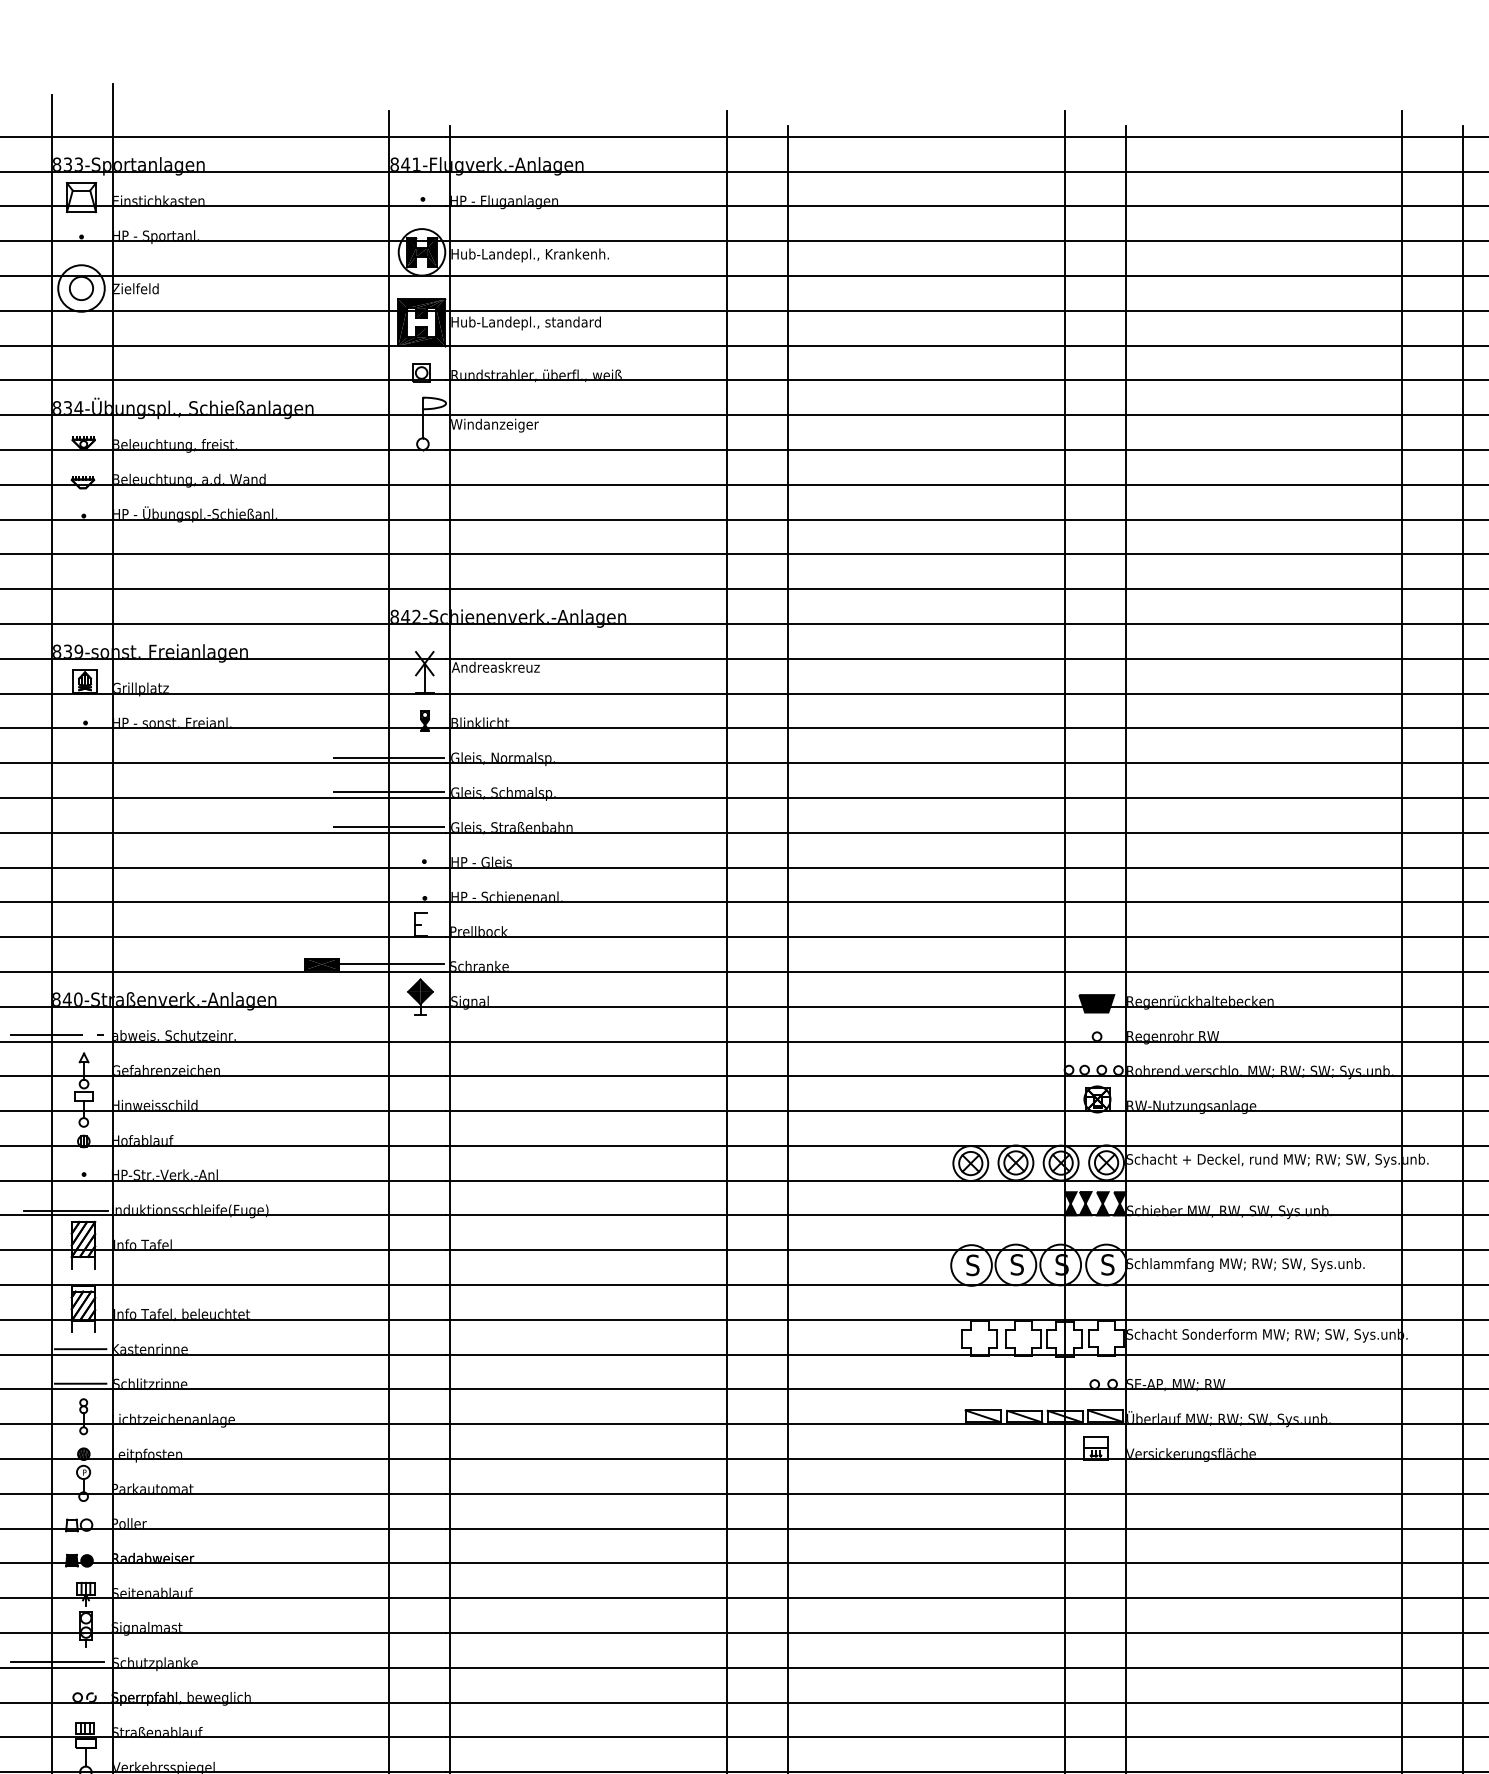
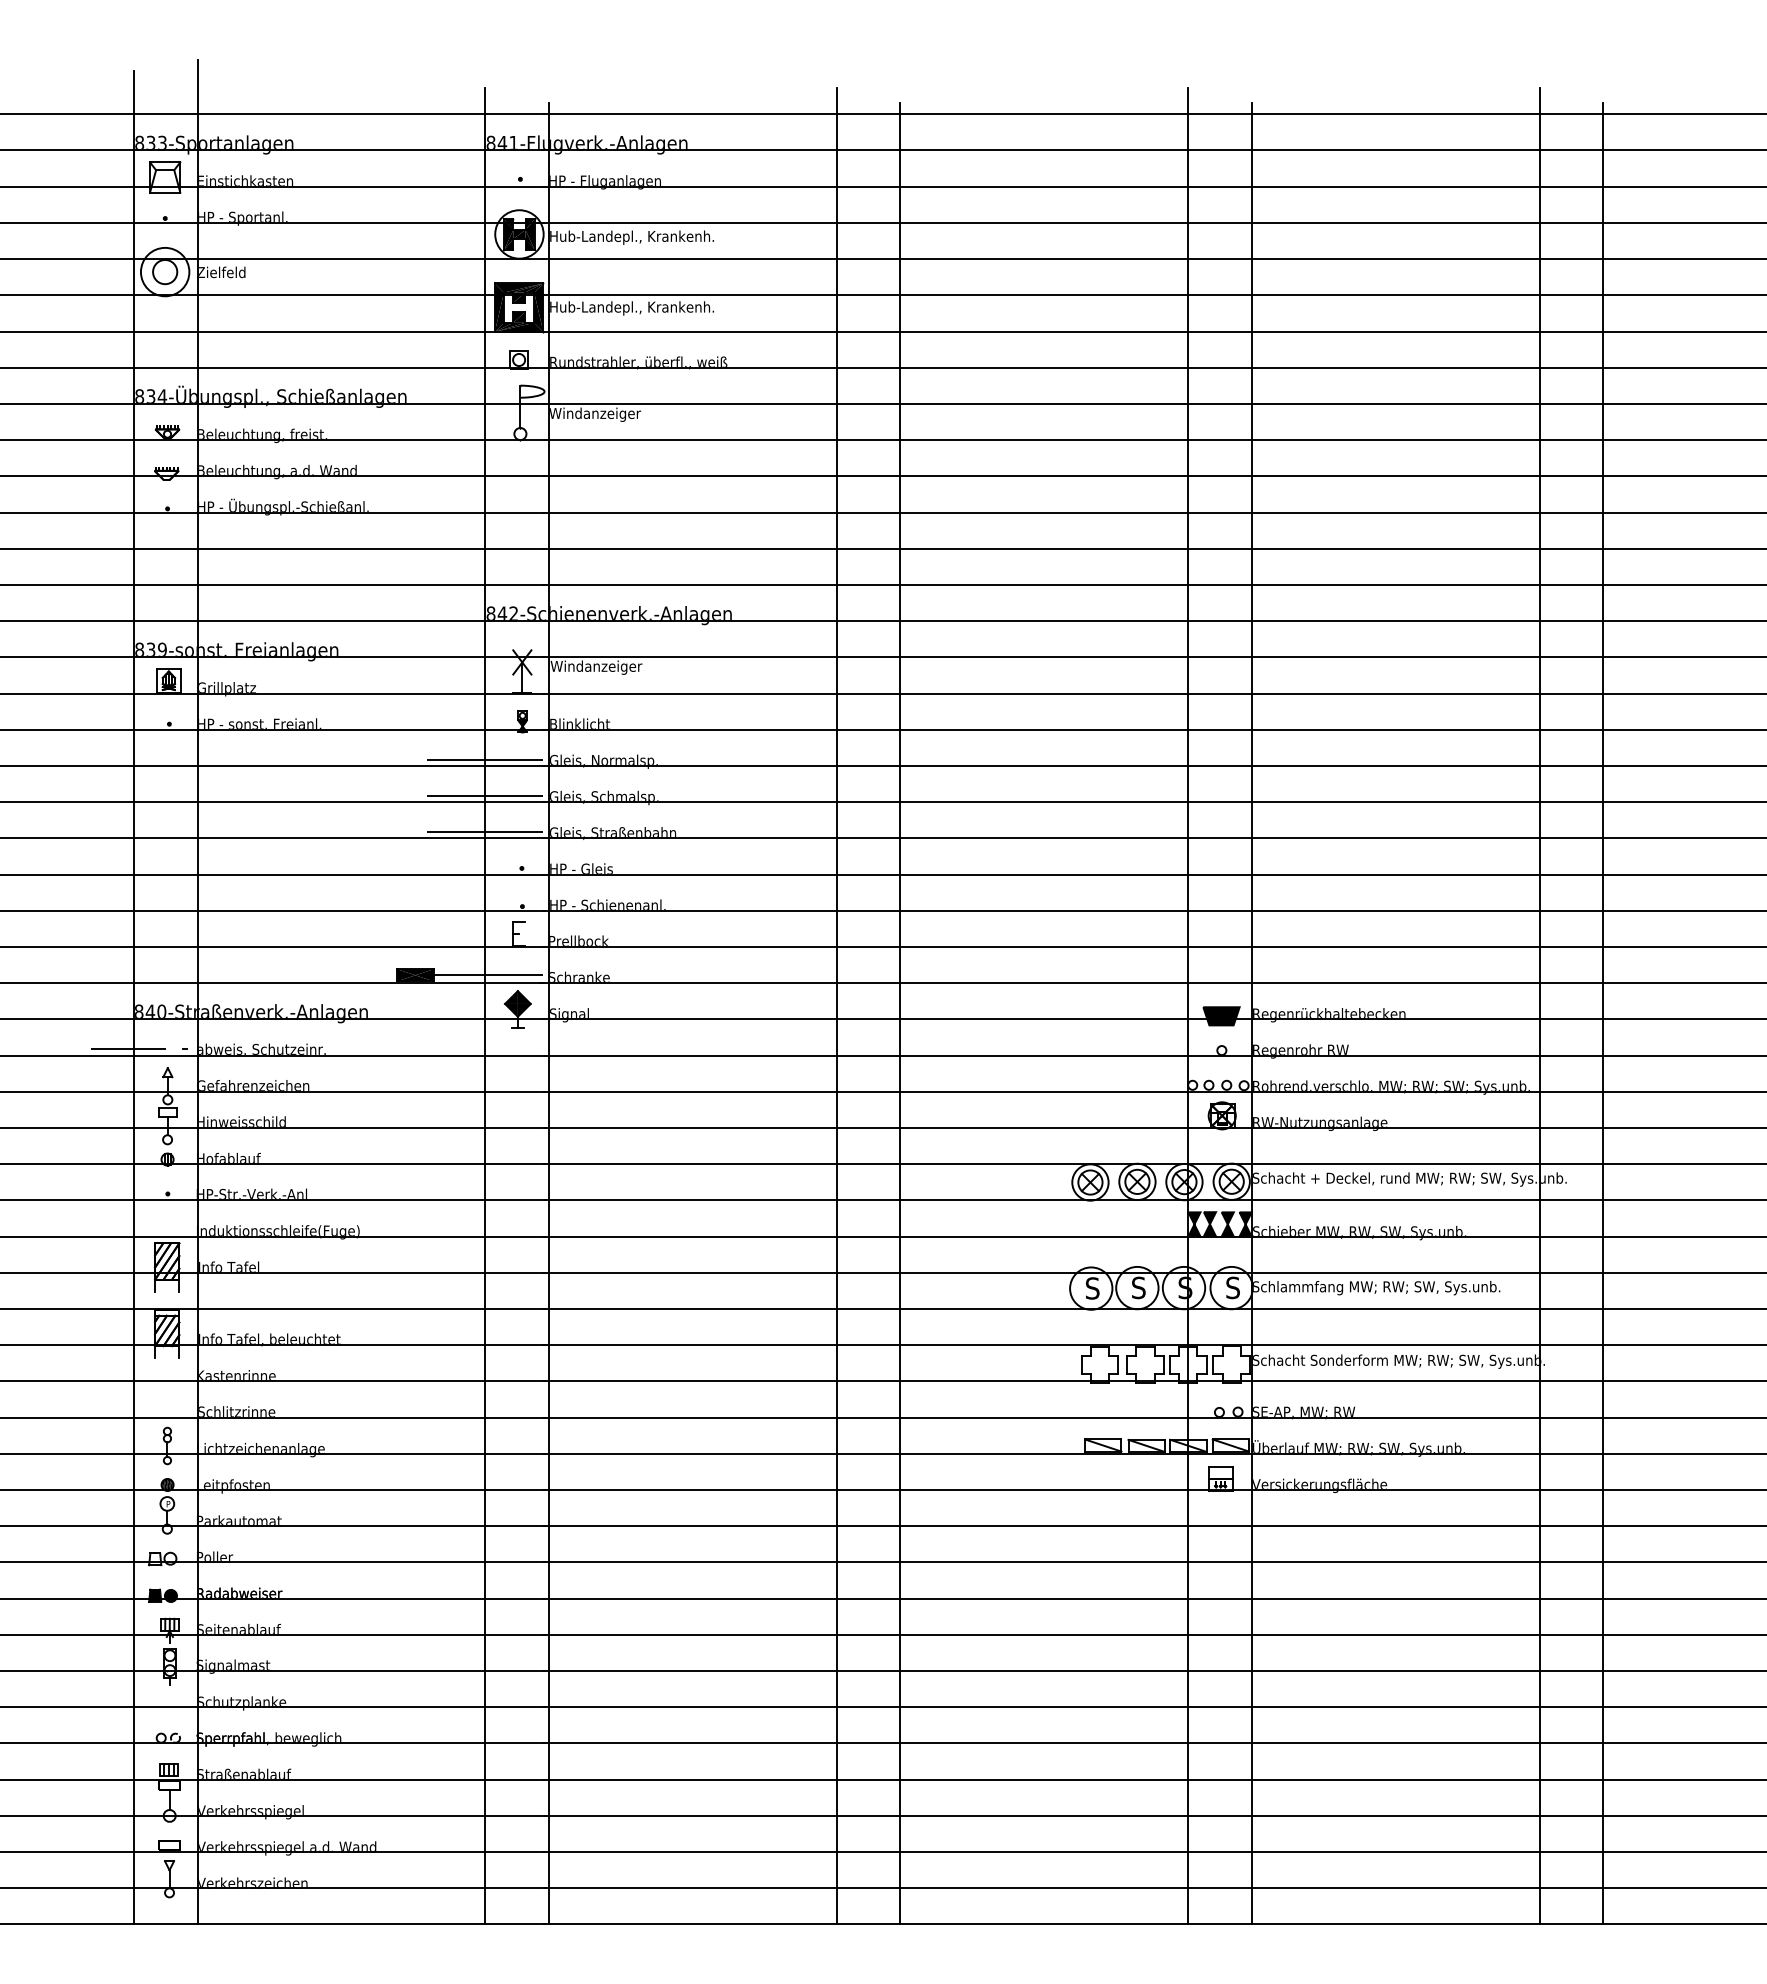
text: (576, 321) -> (680, 306), Hub-Landepl., standard -> Hub-Landepl., Krankenh.
text: (496, 668) -> (596, 667), Andreaskreuz -> Windanzeiger
line: (65, 1211) -> (148, 1232), removed
line: (80, 1349) -> (164, 1375), removed
line: (80, 1383) -> (164, 1411), removed
line: (56, 1662) -> (139, 1701), removed

